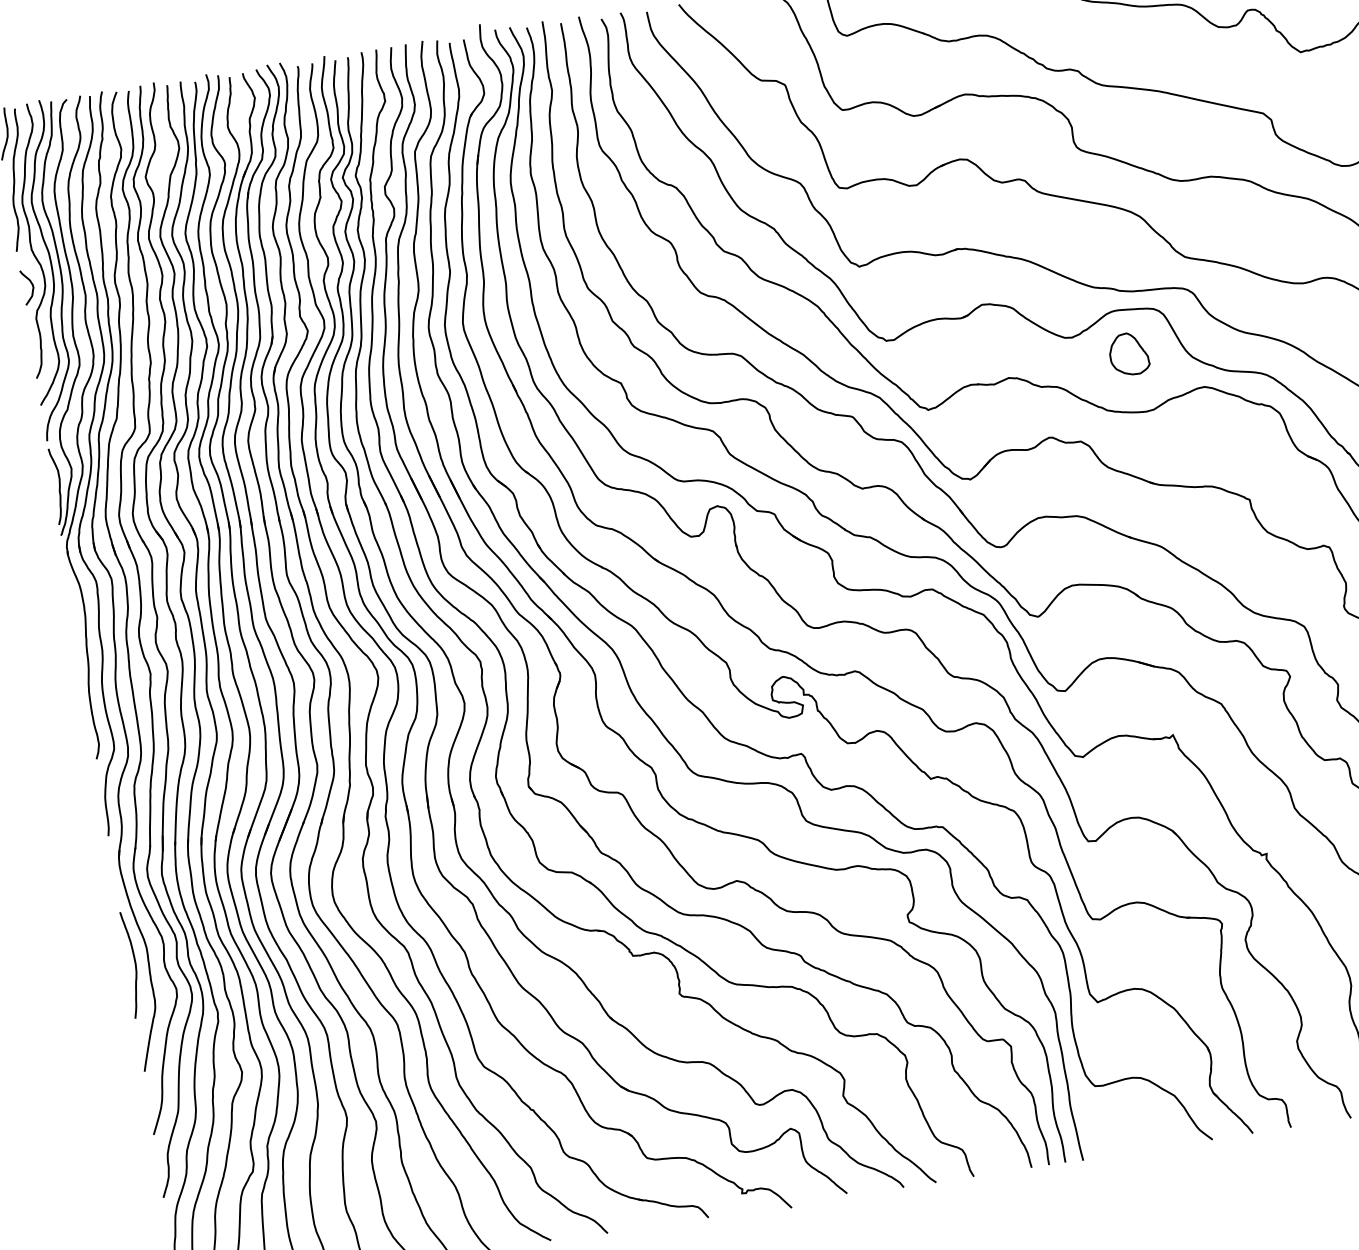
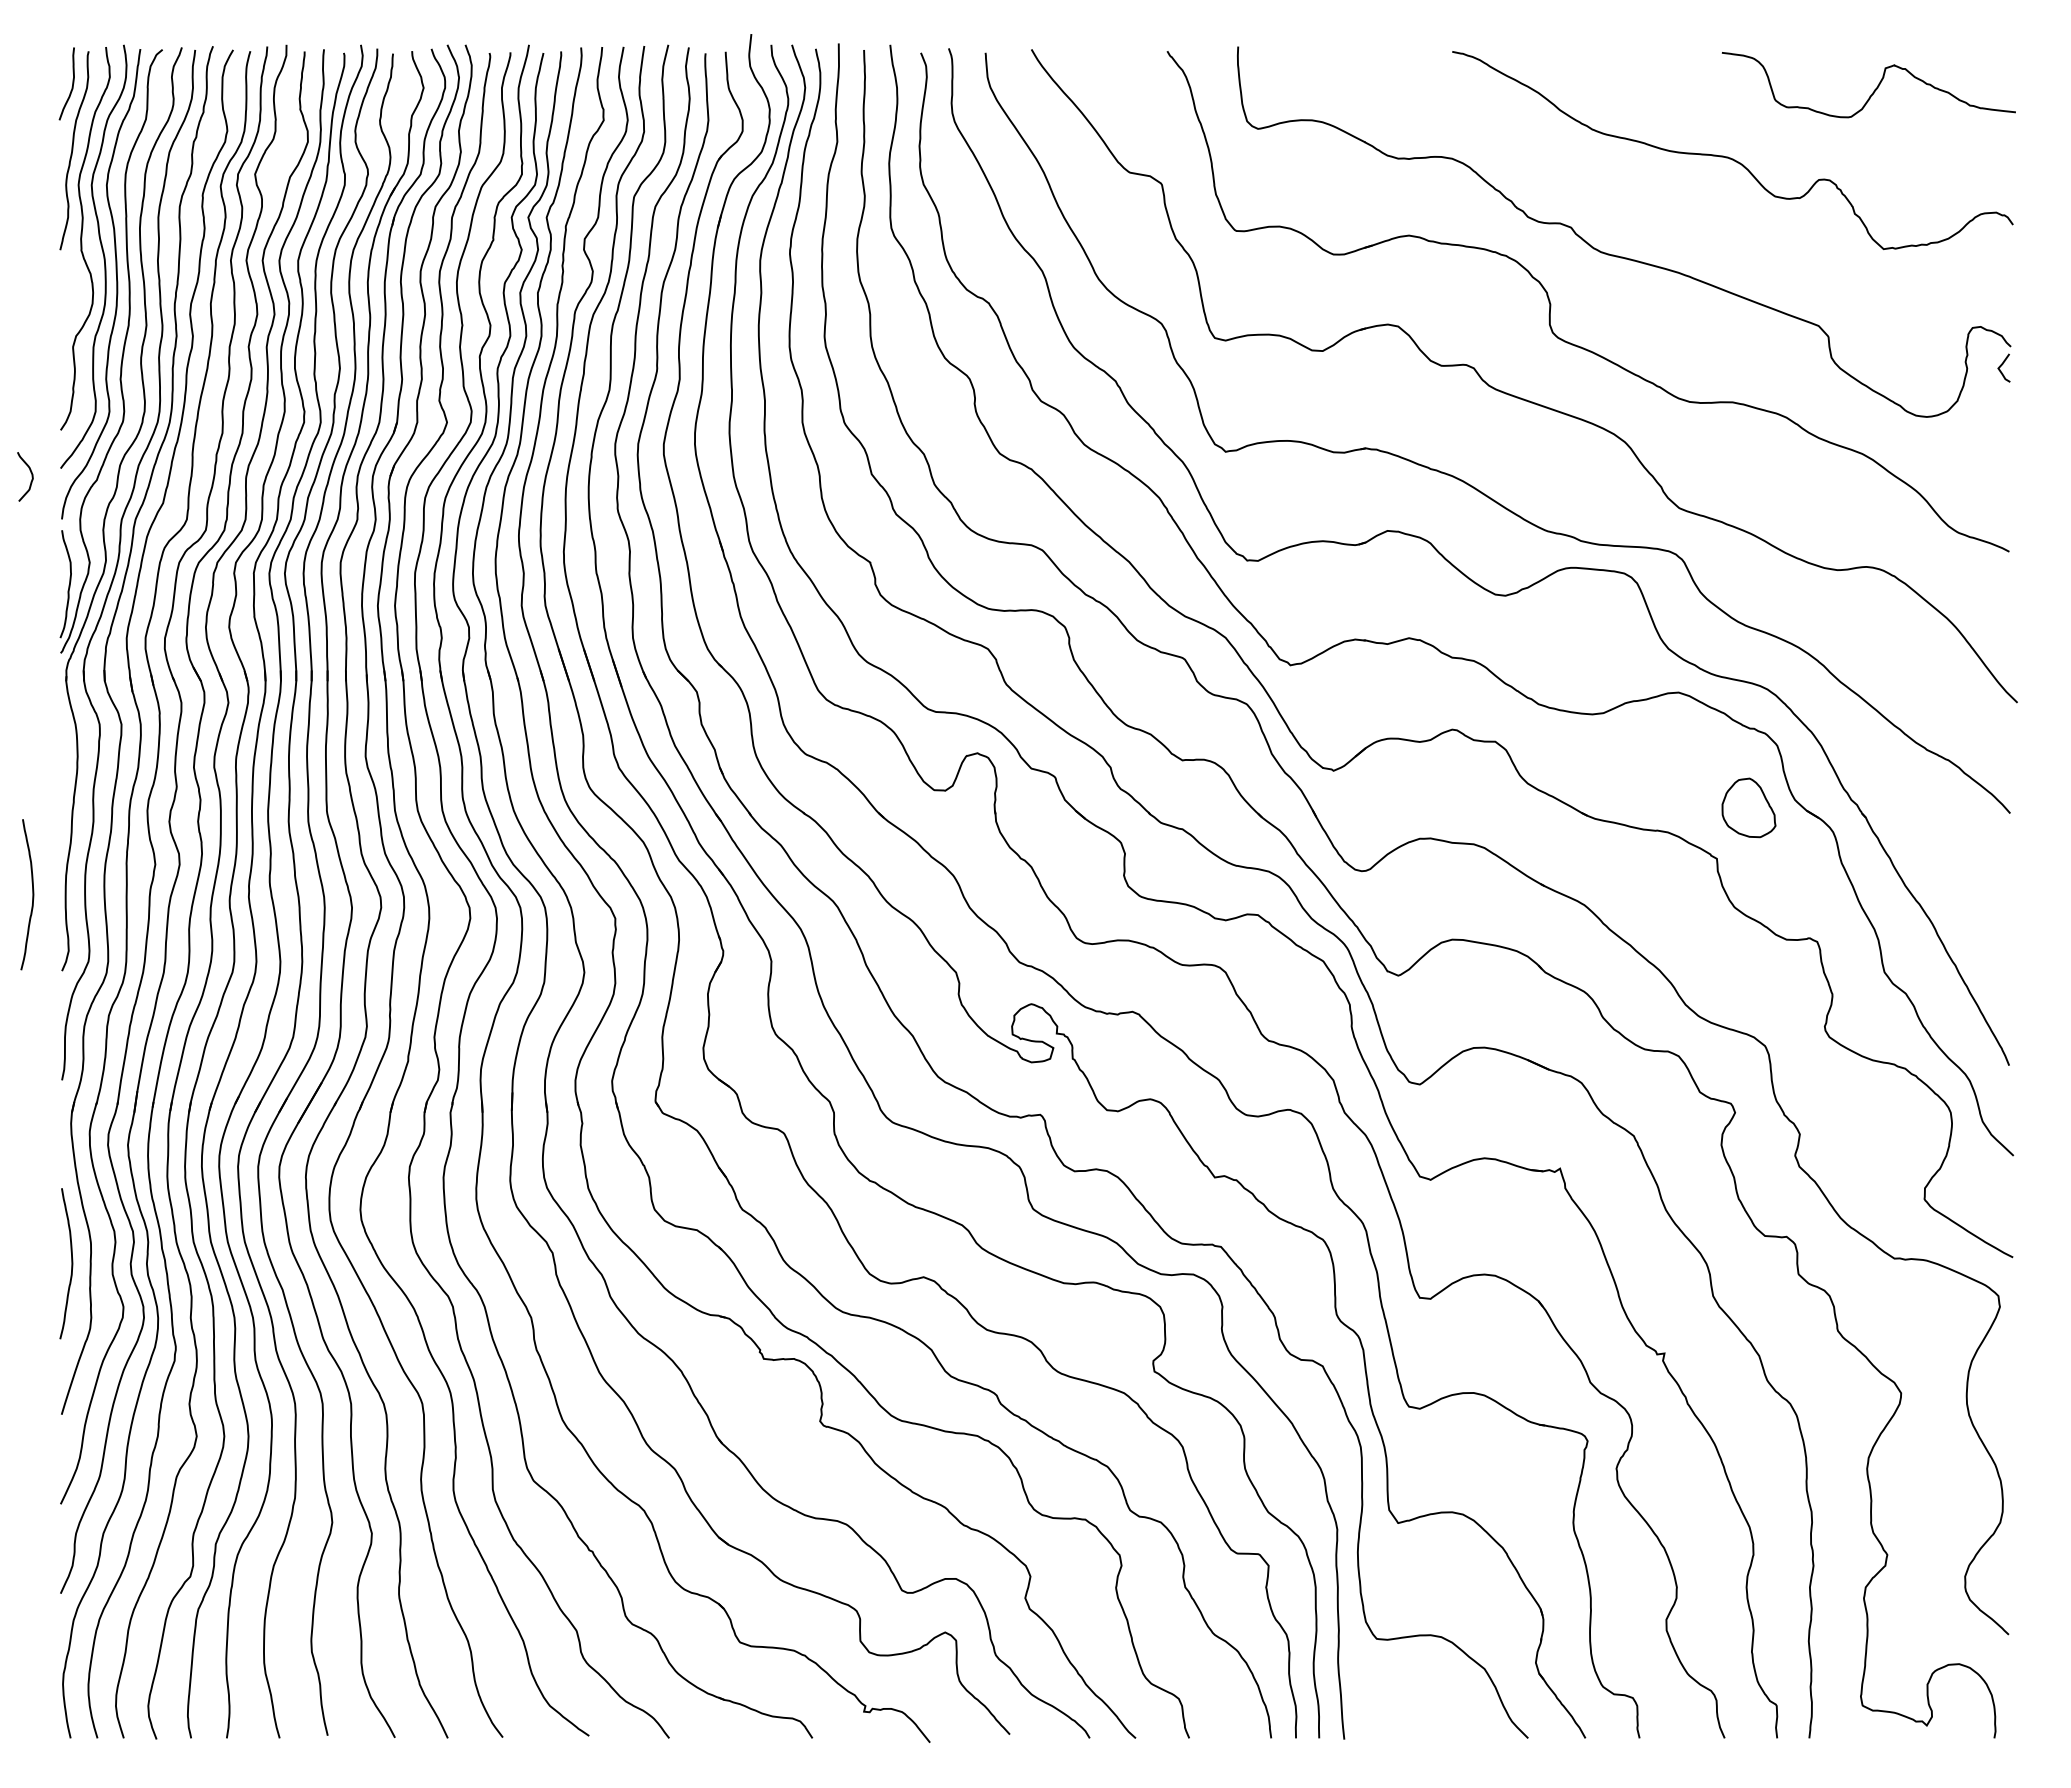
curve: (32, 286) -> (31, 476), moved
part: (1128, 353) -> (1748, 807), moved
curve: (67, 708) -> (32, 894), added

